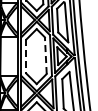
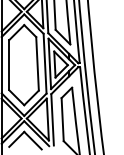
line: (45, 55) -> (37, 63), dashed -> solid
line: (26, 57) -> (9, 66), dashed -> solid

